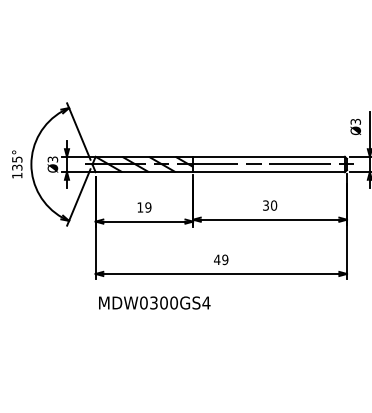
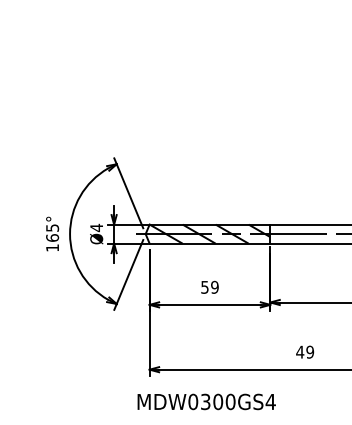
text: (52, 159) -> (96, 227), Ø3 -> Ø4
text: (17, 167) -> (52, 237), 135° -> 165°
text: (140, 207) -> (205, 287), 19 -> 59
text: (154, 302) -> (206, 401), moved

